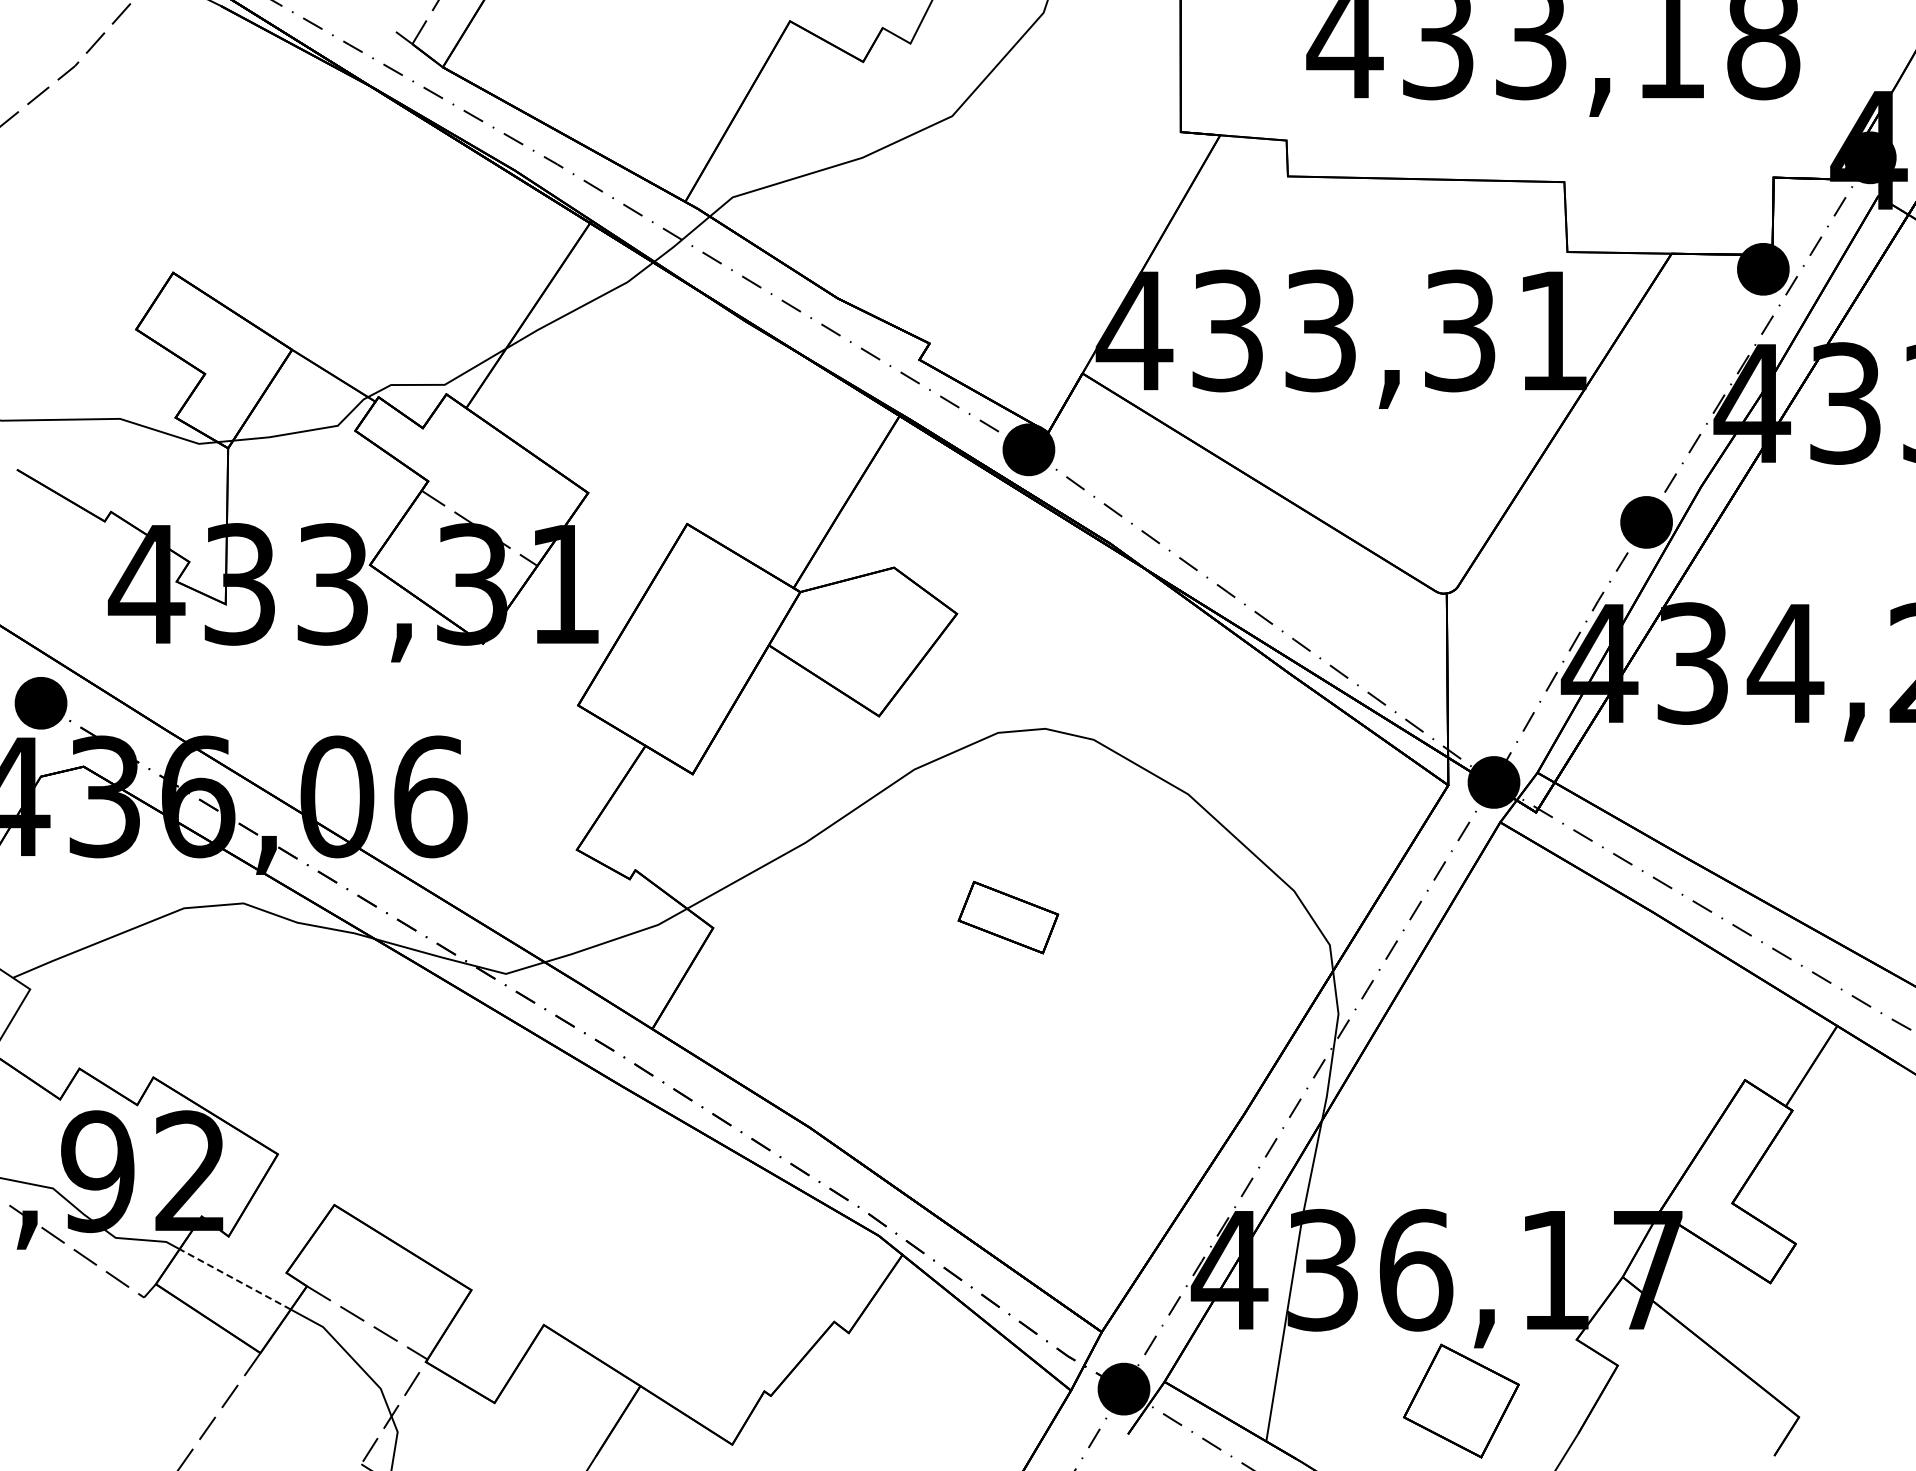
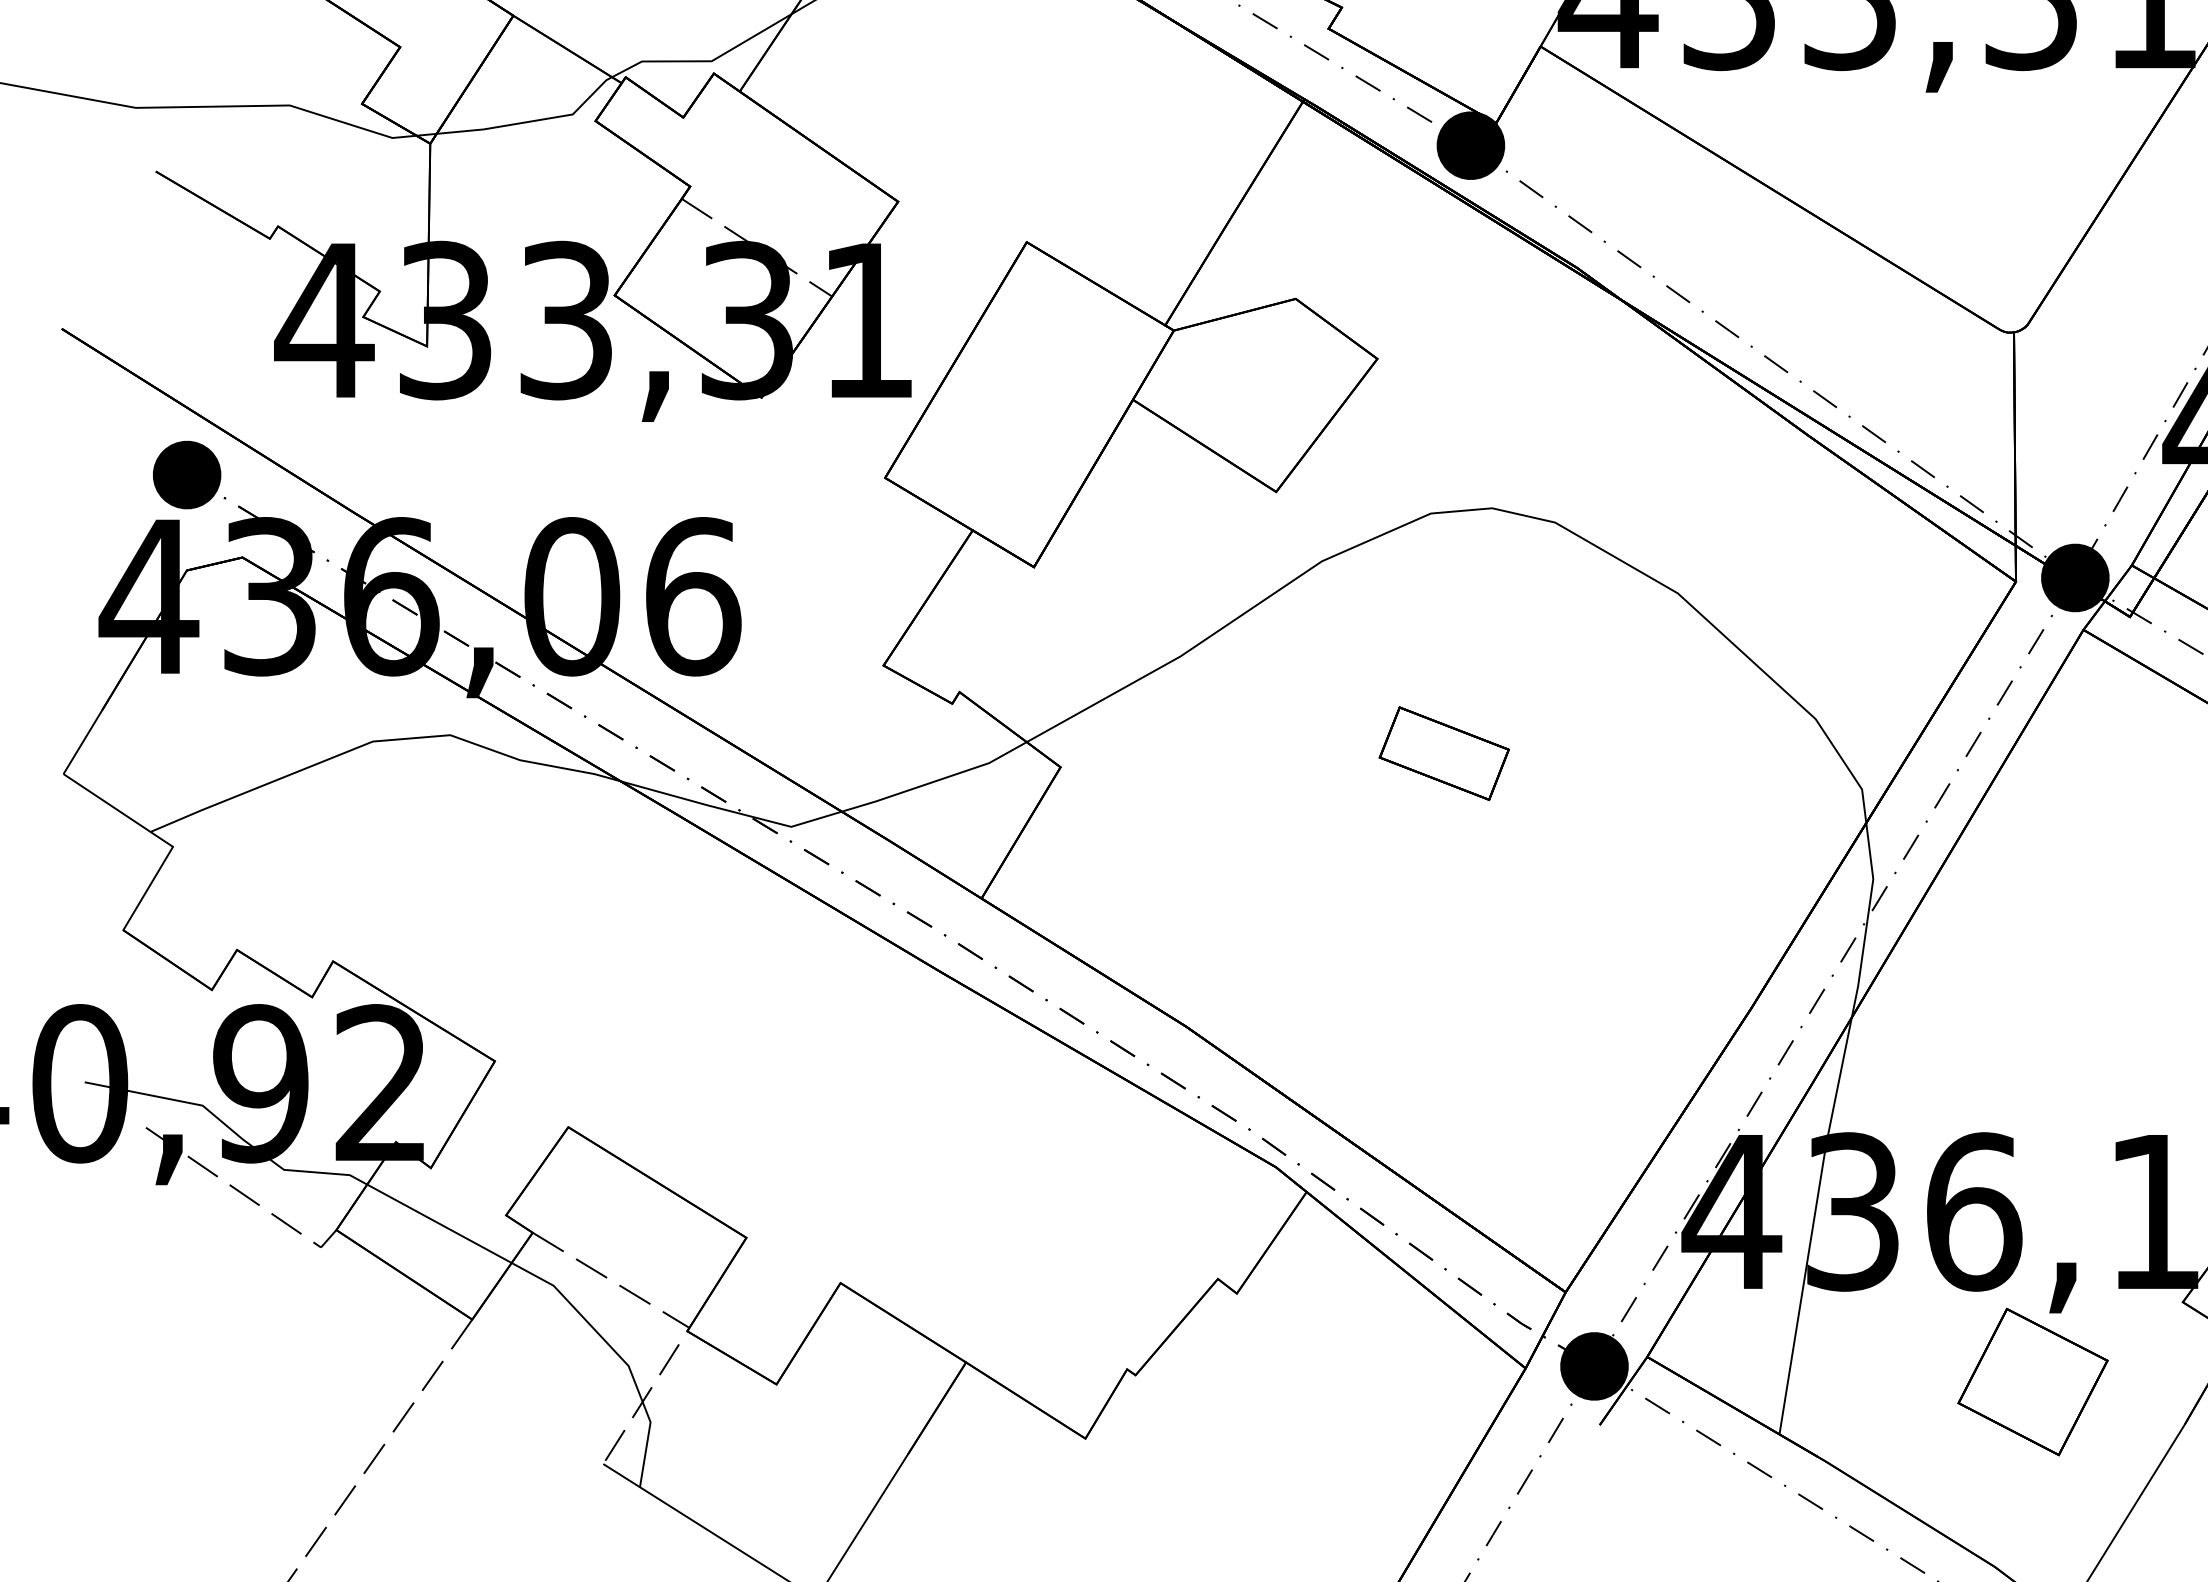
line: (234, 1279) -> (438, 1223), dashed -> solid

